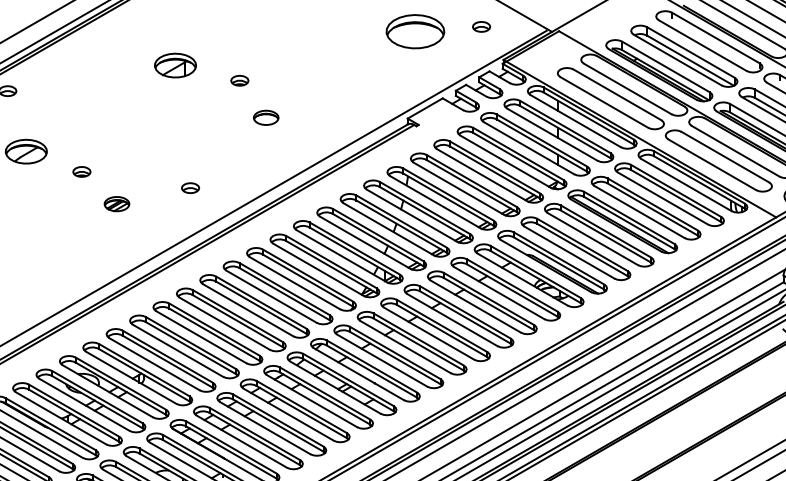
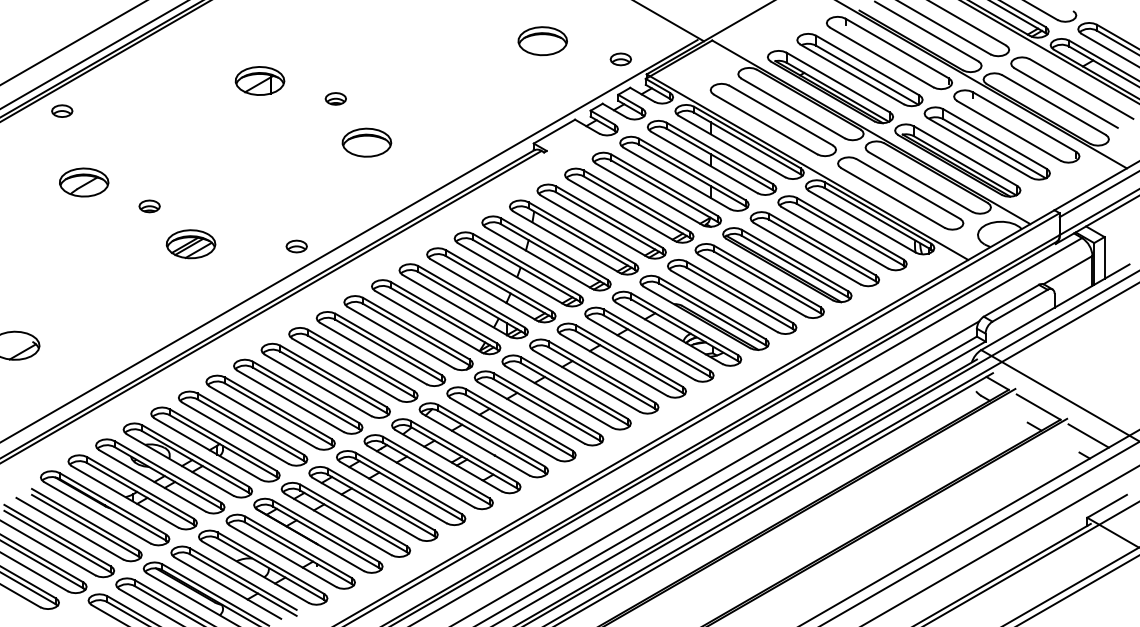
part: (481, 26) -> (620, 59), moved
part: (415, 32) -> (542, 41), size x0.71
part: (265, 117) -> (366, 142), size x1.67
part: (190, 188) -> (296, 246), moved
part: (116, 204) -> (190, 244), size x1.67

